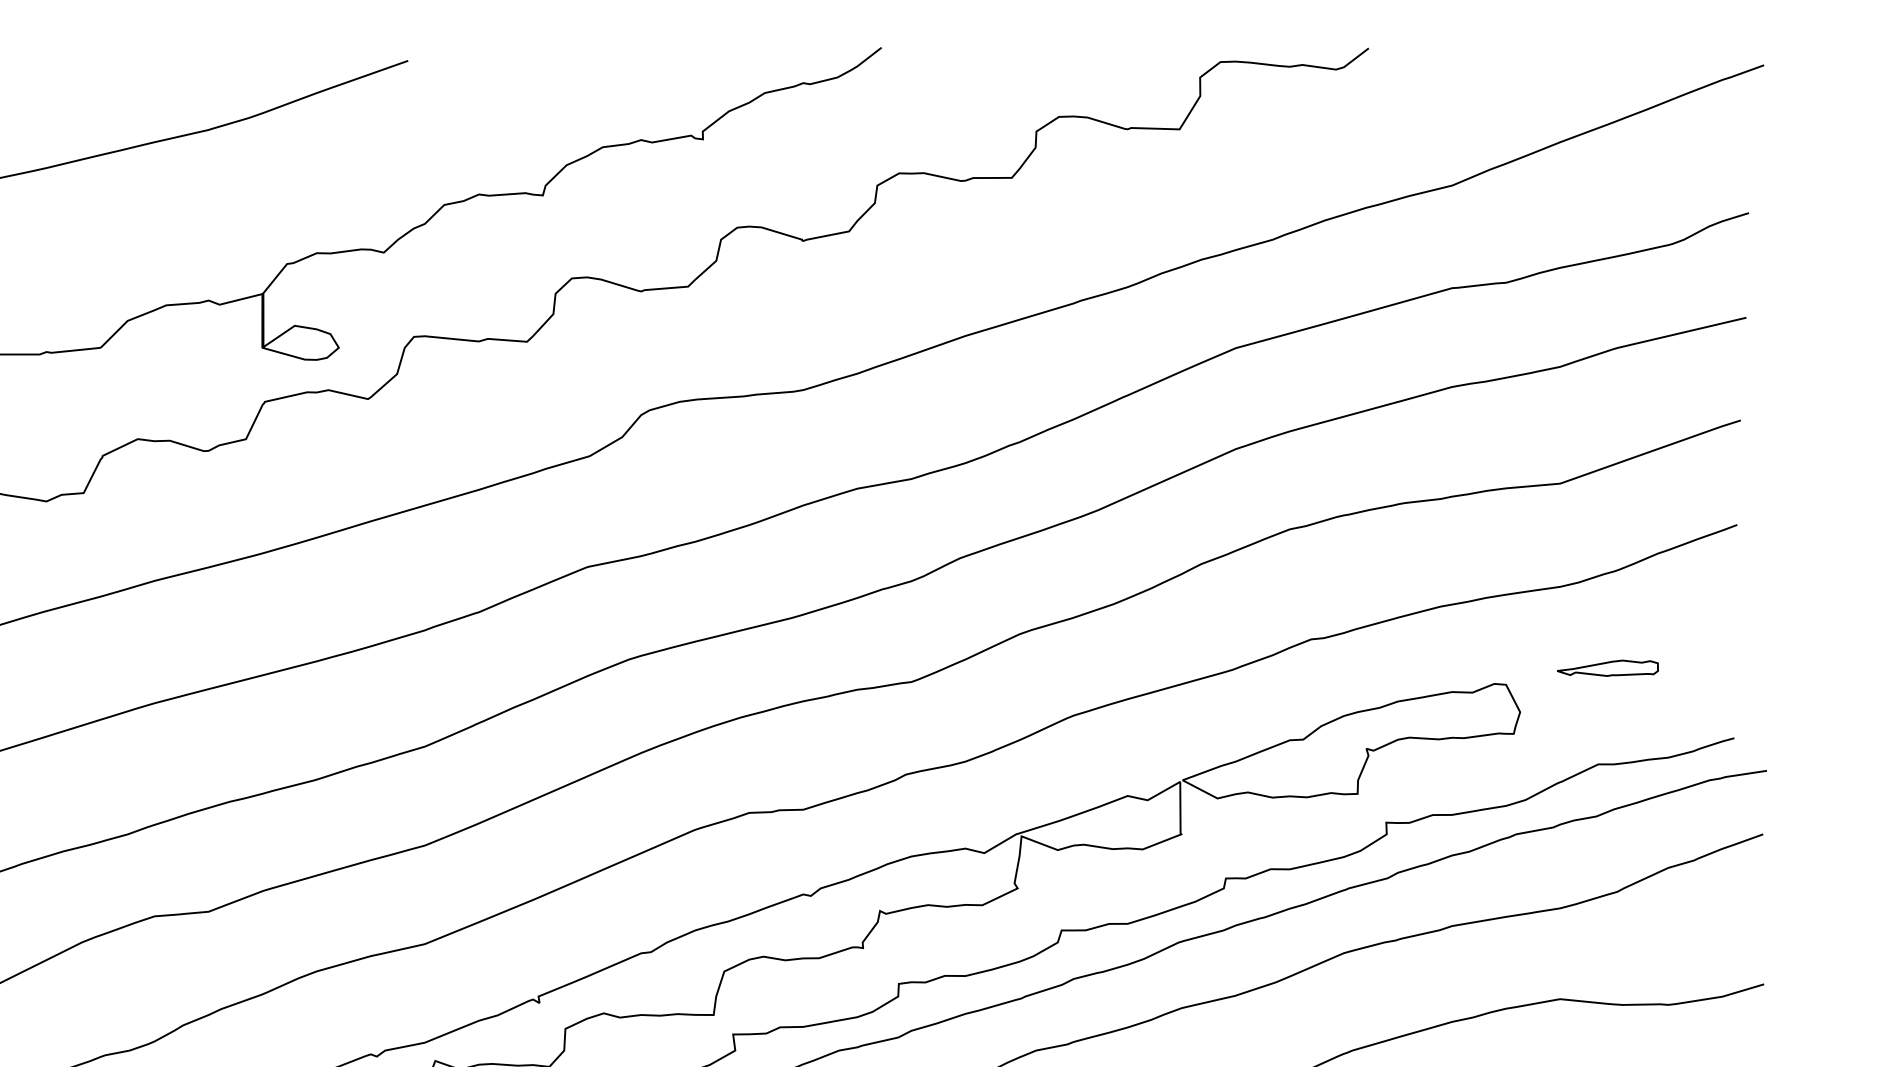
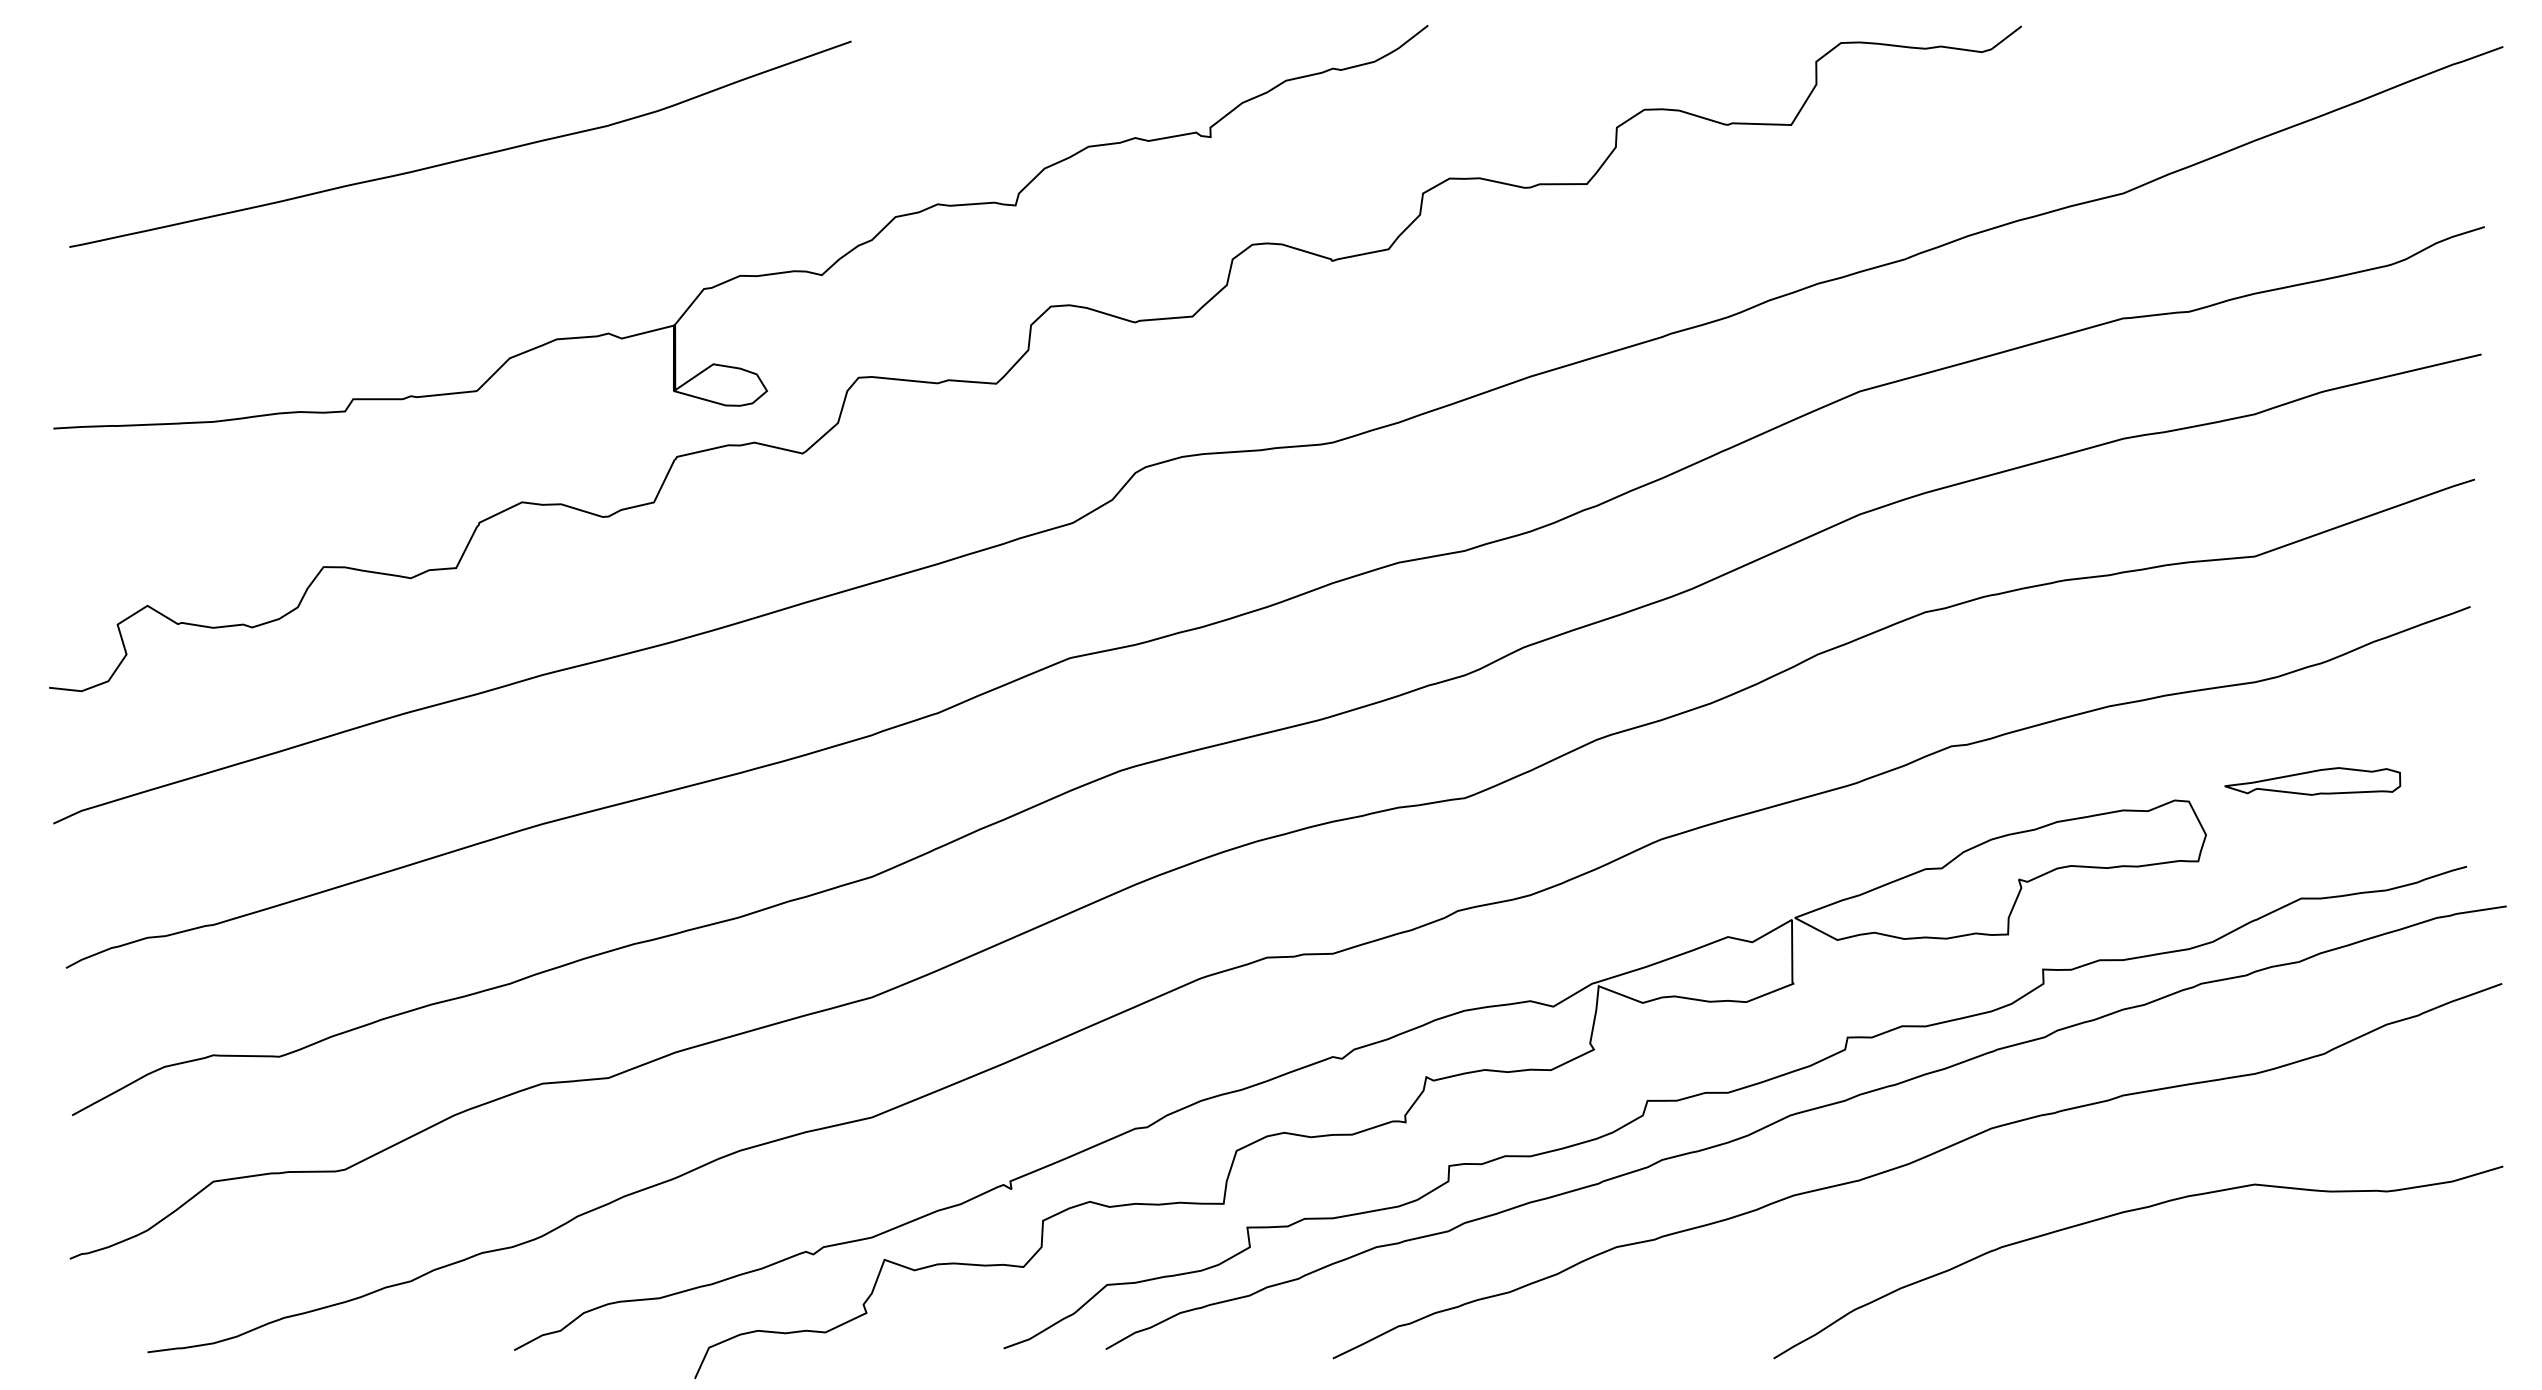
part: (1607, 668) -> (2312, 781), size x1.43

